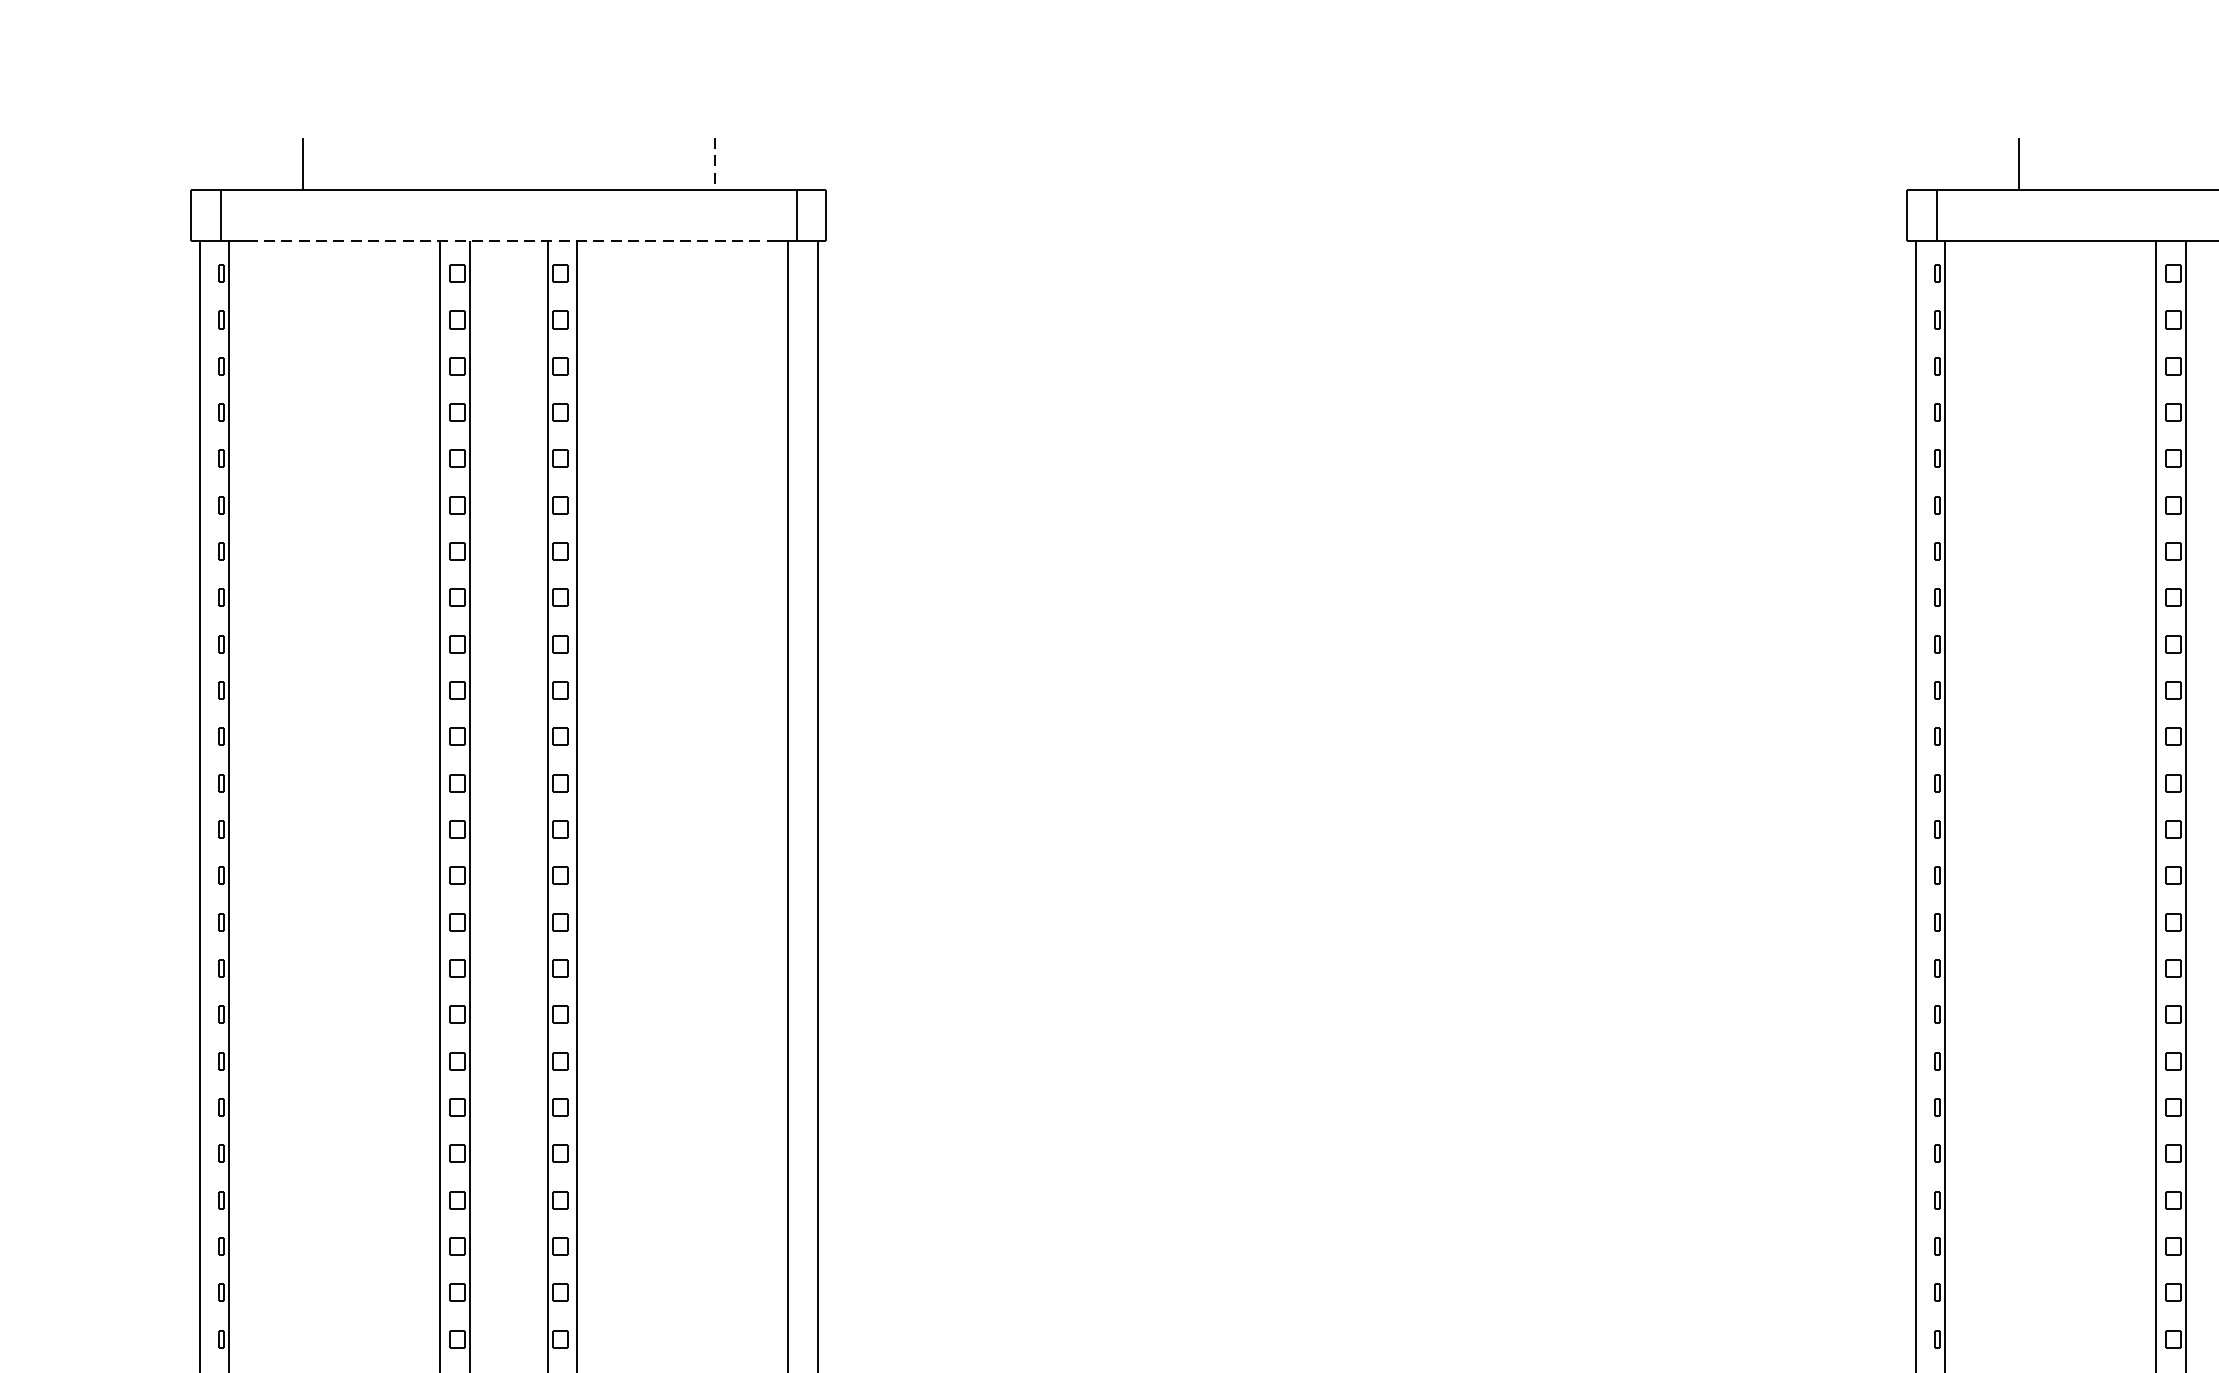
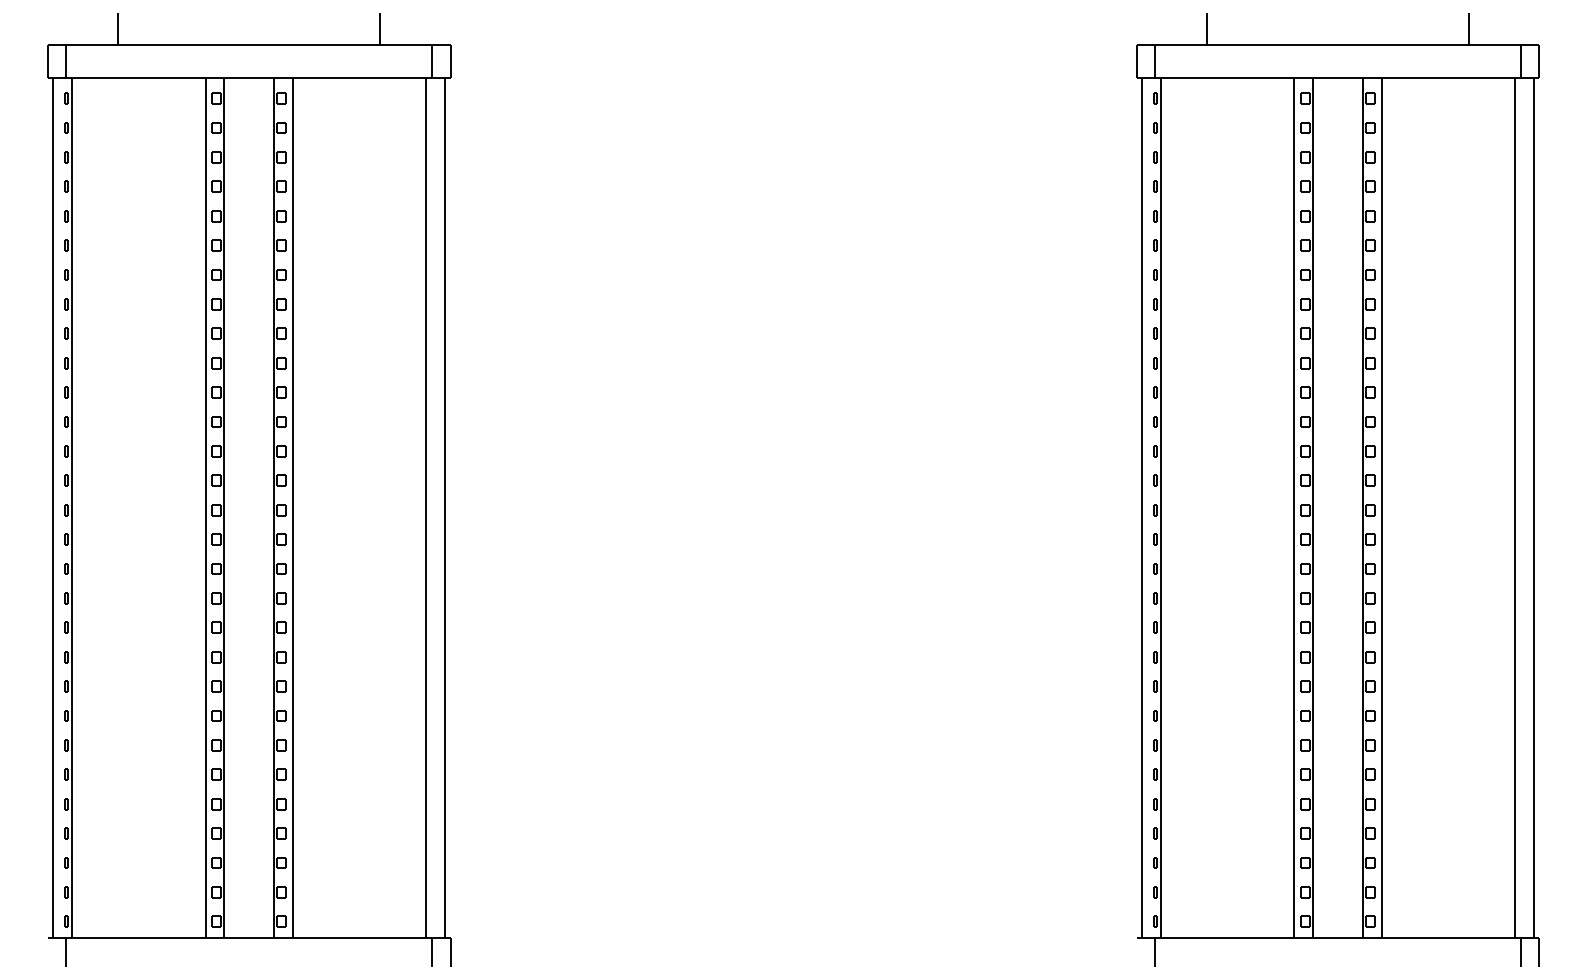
line: (714, 164) -> (379, 29), dashed -> solid
line: (509, 240) -> (249, 77), dashed -> solid

